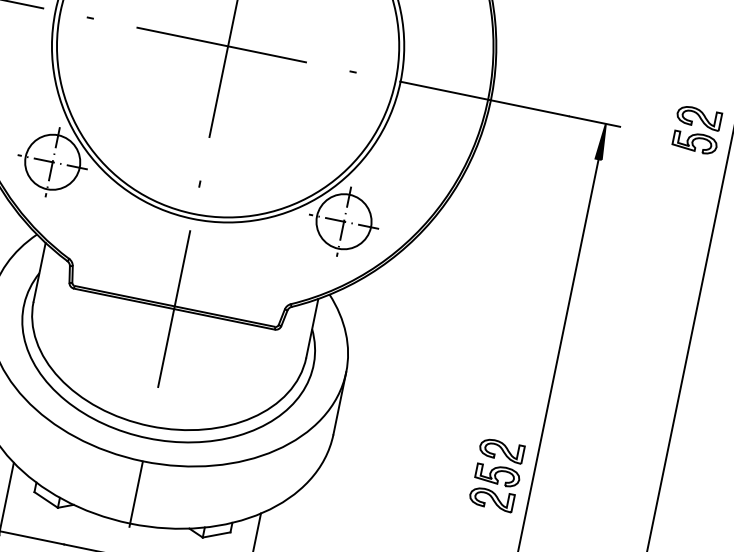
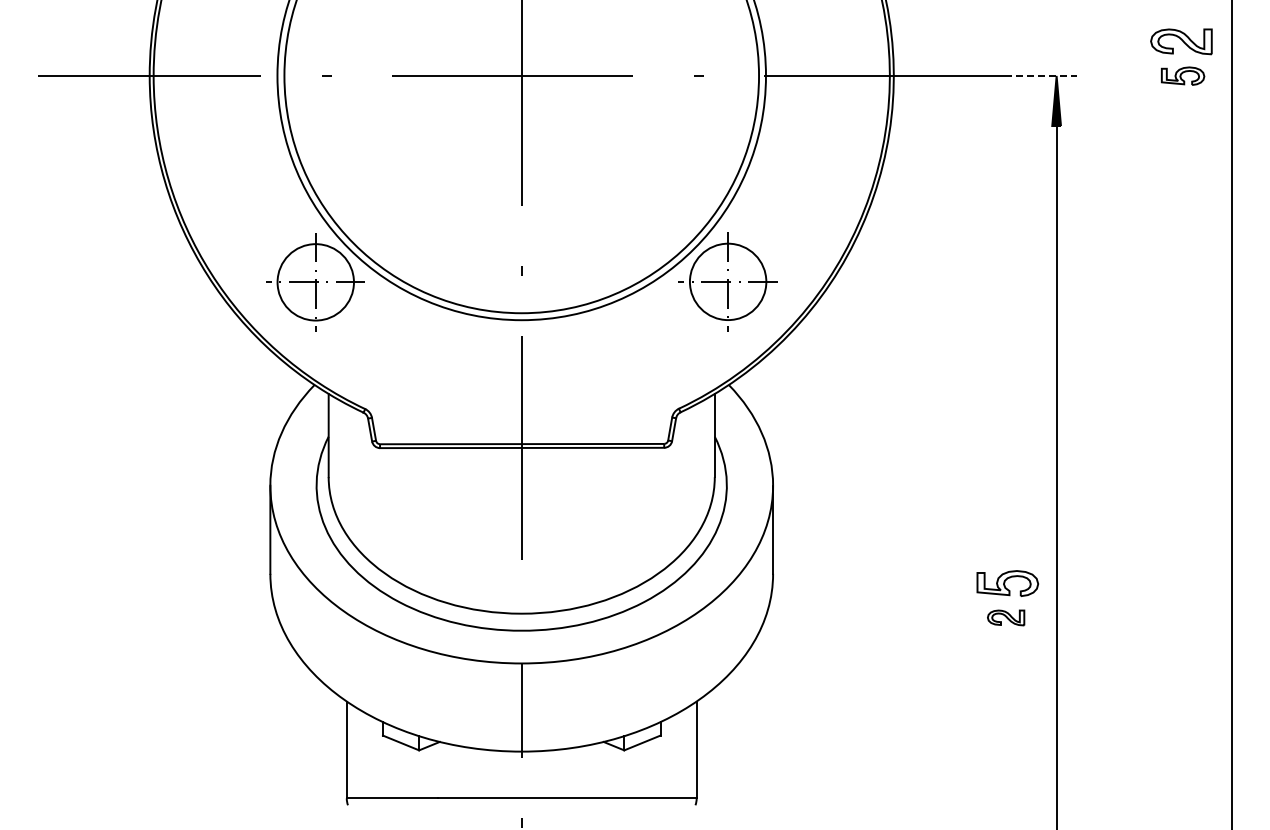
line: (595, 121) -> (1041, 75), solid -> dashed
part: (694, 141) -> (1182, 75), size x0.7
part: (501, 450) -> (1005, 548), removed
part: (491, 498) -> (1005, 617), size x0.6

